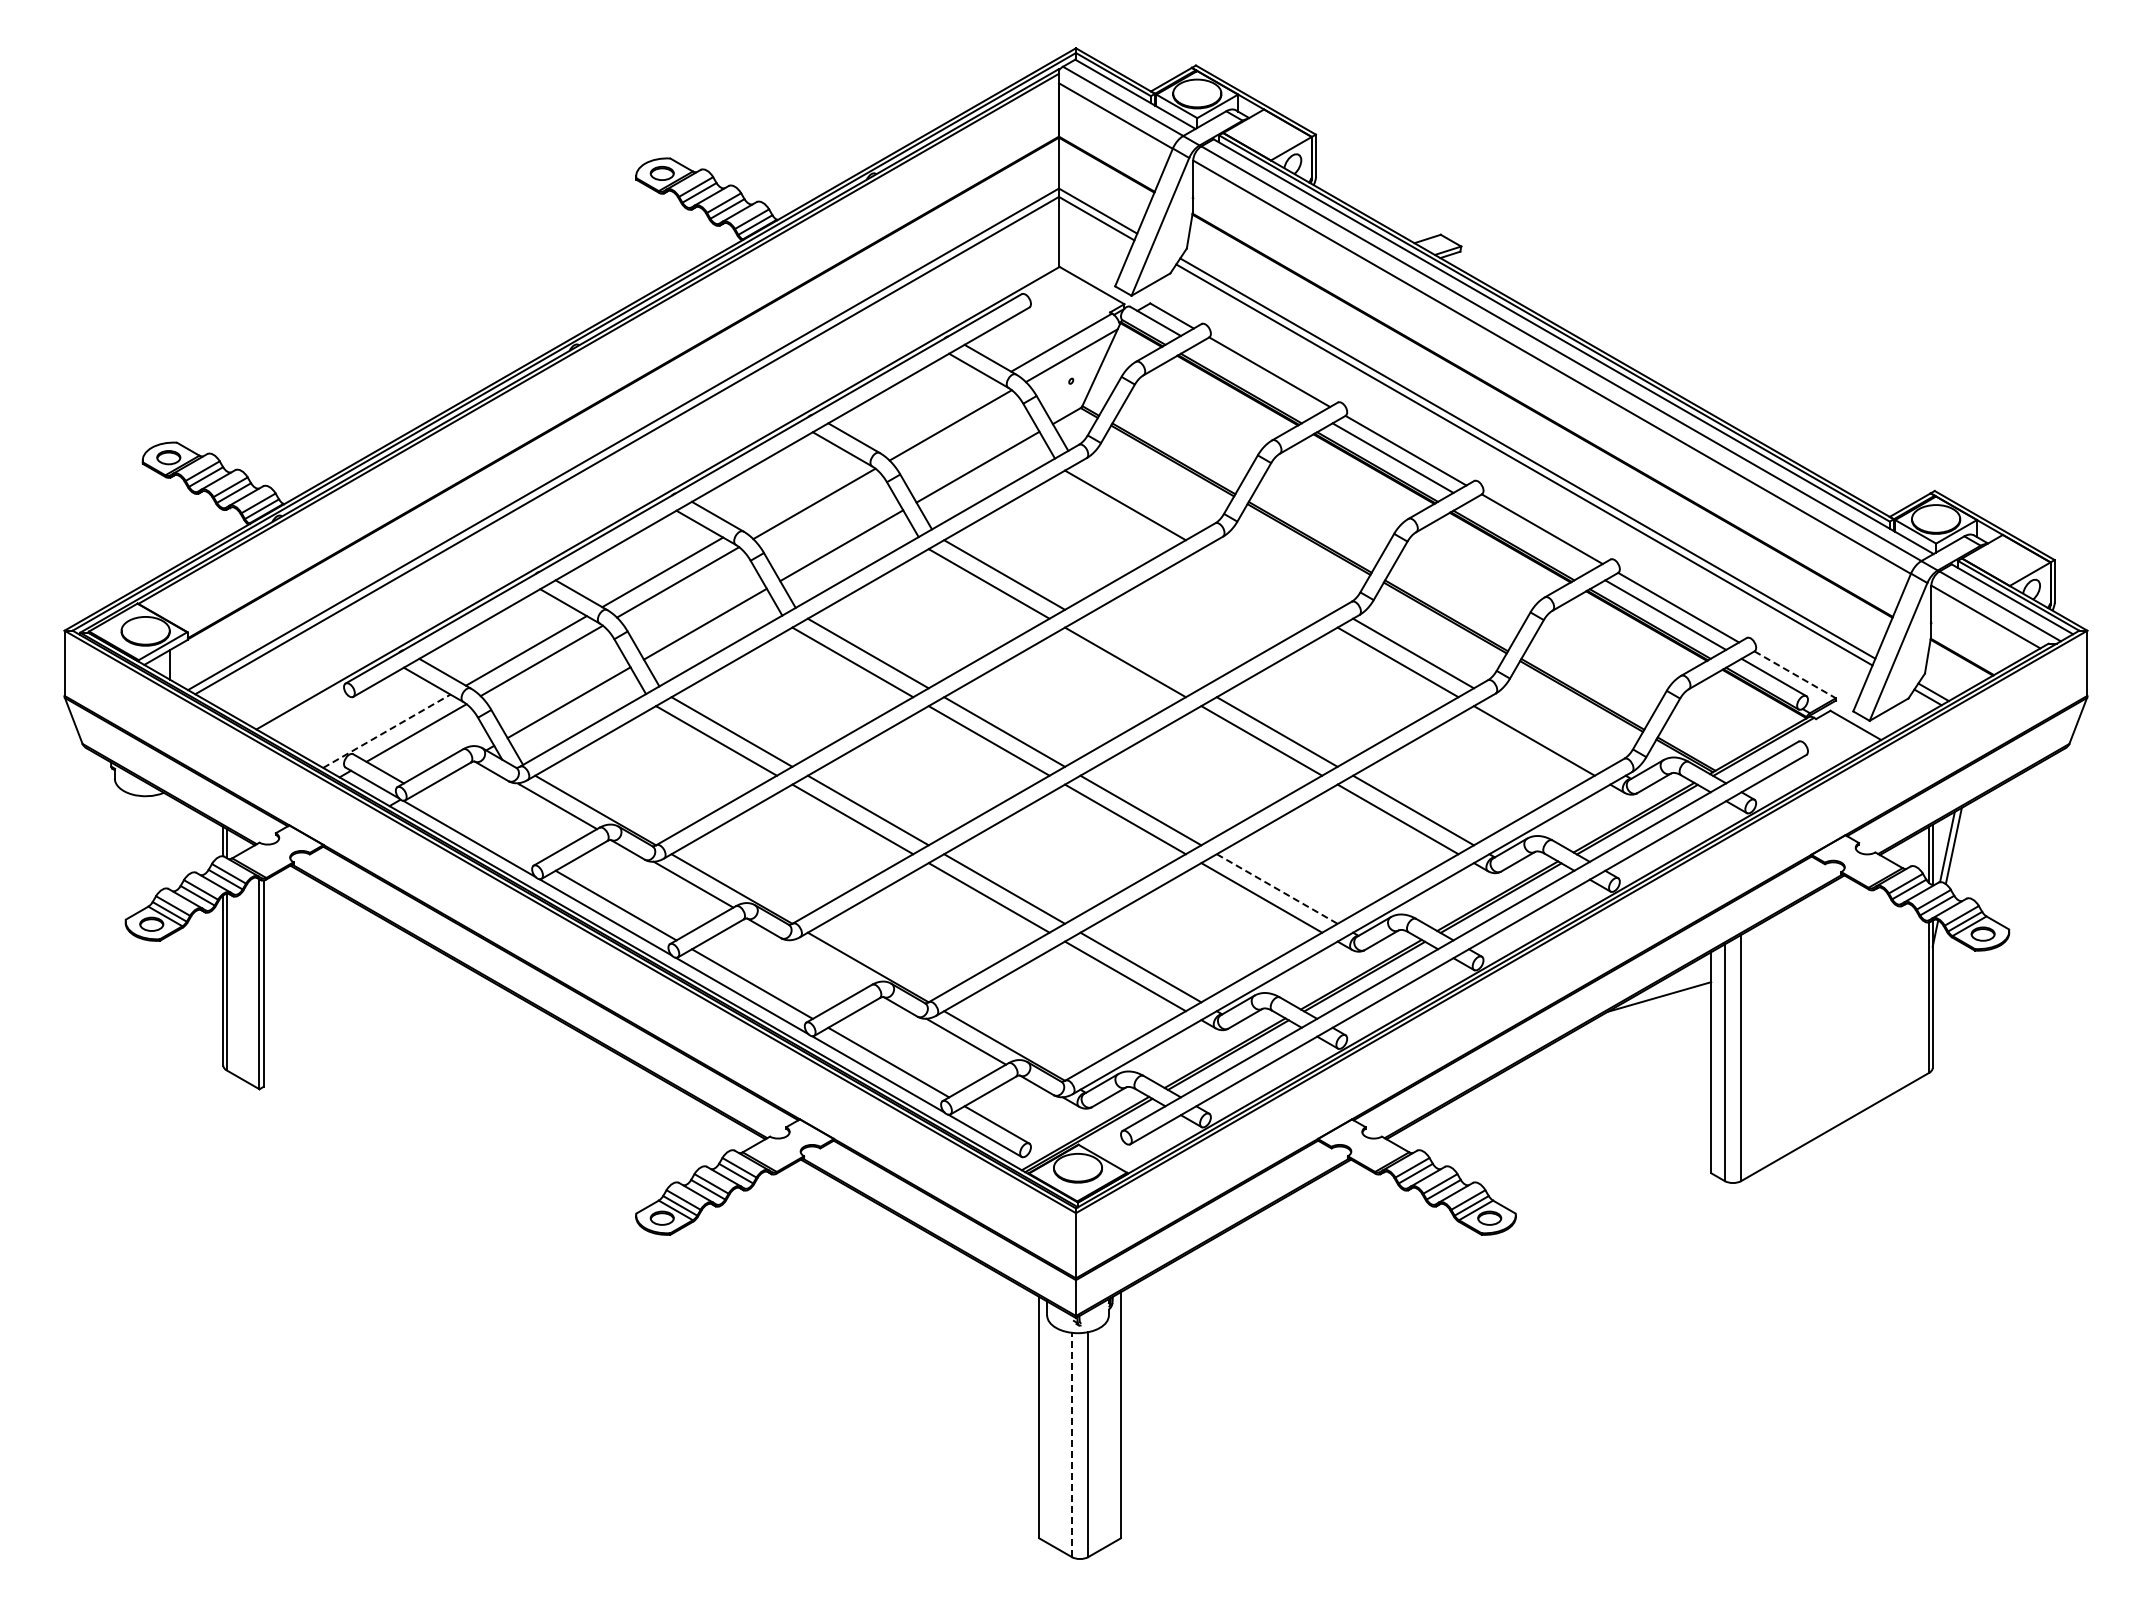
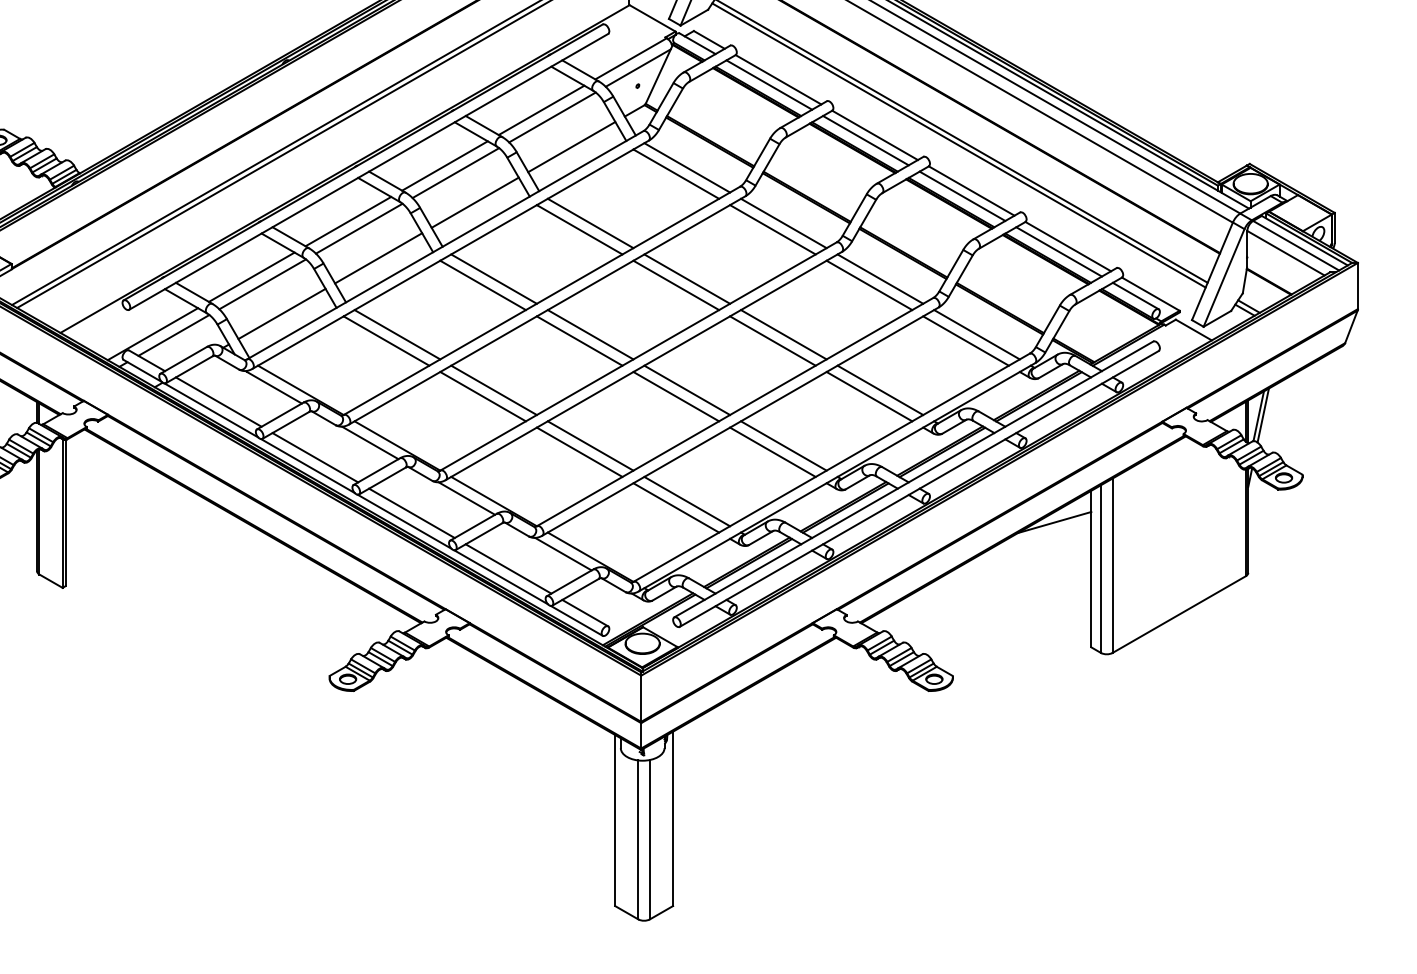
line: (1256, 379) -> (769, 84), added
line: (934, 415) -> (540, 110), added
line: (798, 493) -> (444, 165), added
line: (1140, 496) -> (686, 167), added
line: (1528, 536) -> (961, 196), added
line: (1276, 574) -> (783, 223), added
line: (1261, 583) -> (772, 229), added
line: (1140, 653) -> (686, 279), added
line: (1795, 674) -> (1151, 293), dashed -> solid
line: (387, 730) -> (153, 333), dashed -> solid
line: (1549, 731) -> (976, 334), added
line: (479, 826) -> (218, 401), added
line: (1277, 889) -> (784, 446), dashed -> solid
line: (829, 963) -> (466, 498), added
line: (1071, 1444) -> (638, 839), dashed -> solid

